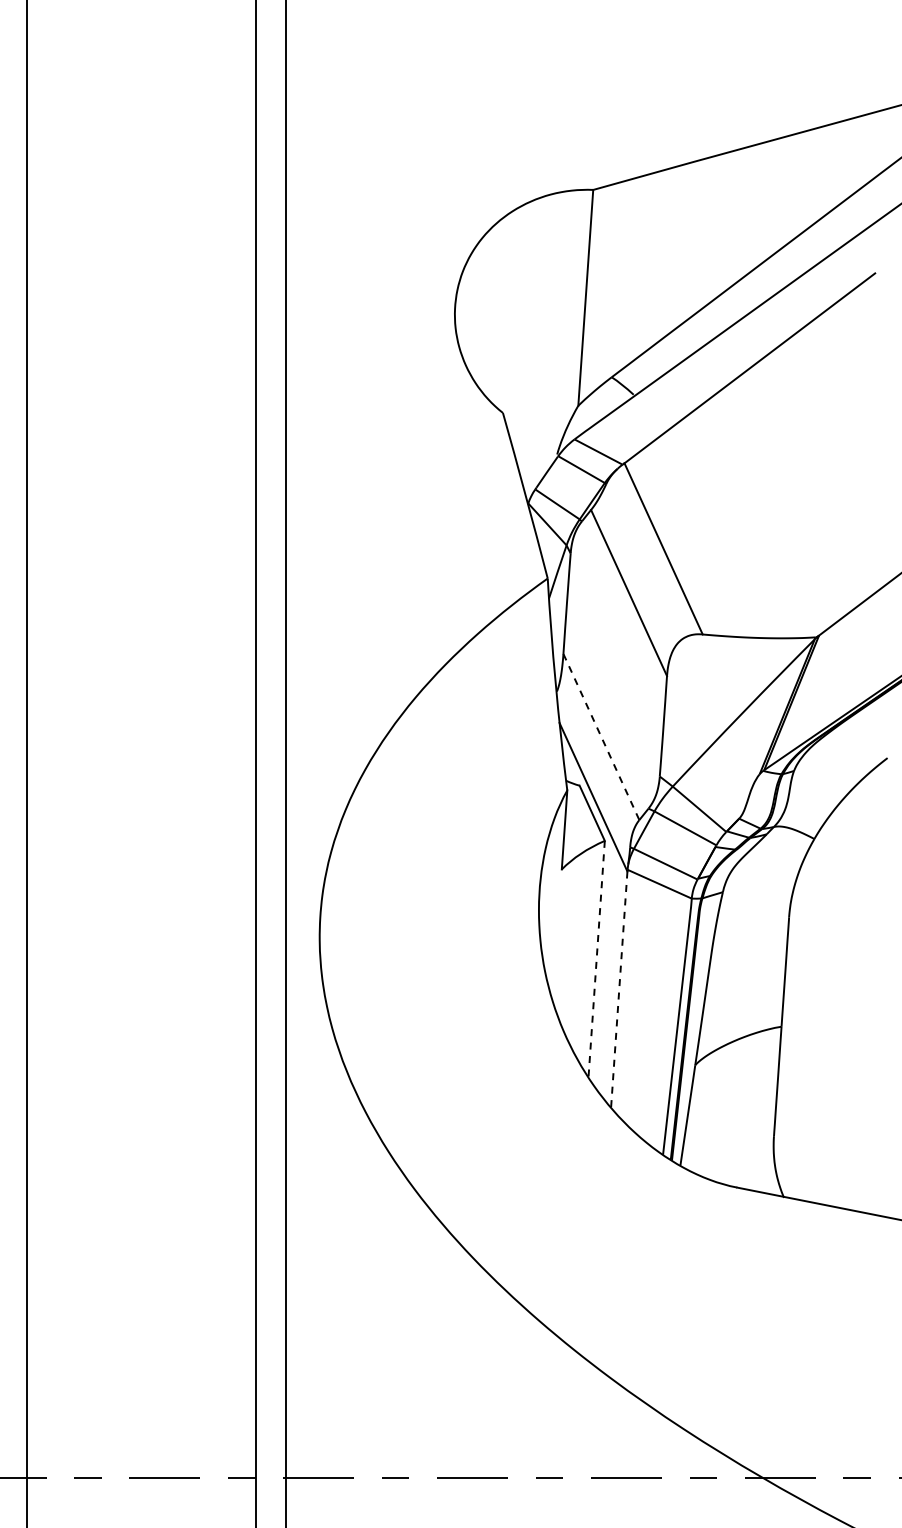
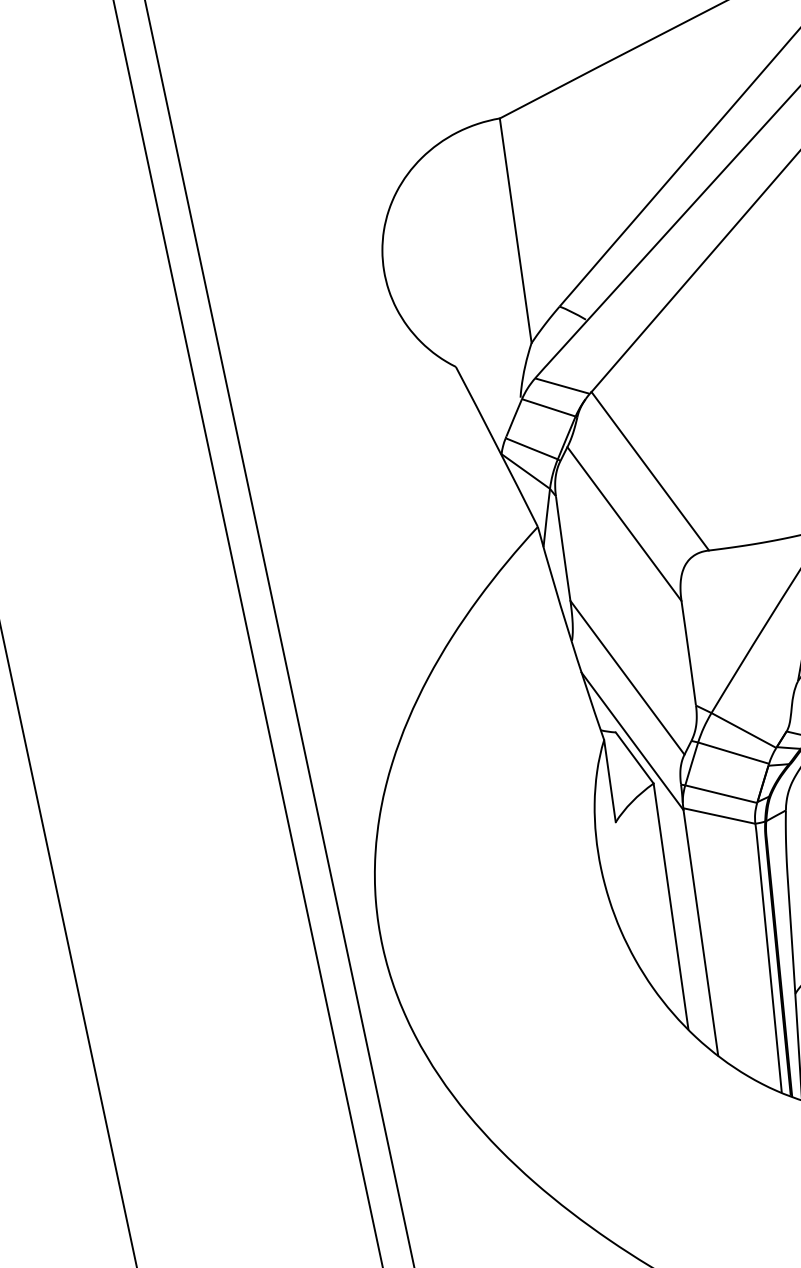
line: (601, 737) -> (627, 678), dashed -> solid
line: (596, 959) -> (670, 907), dashed -> solid
line: (619, 989) -> (701, 932), dashed -> solid

